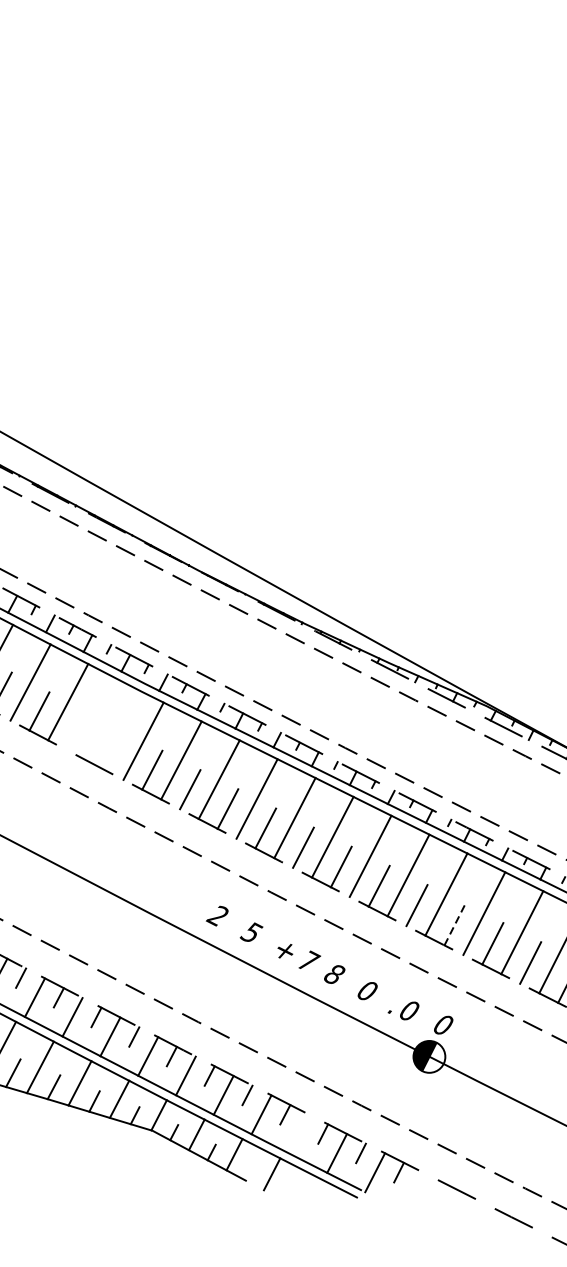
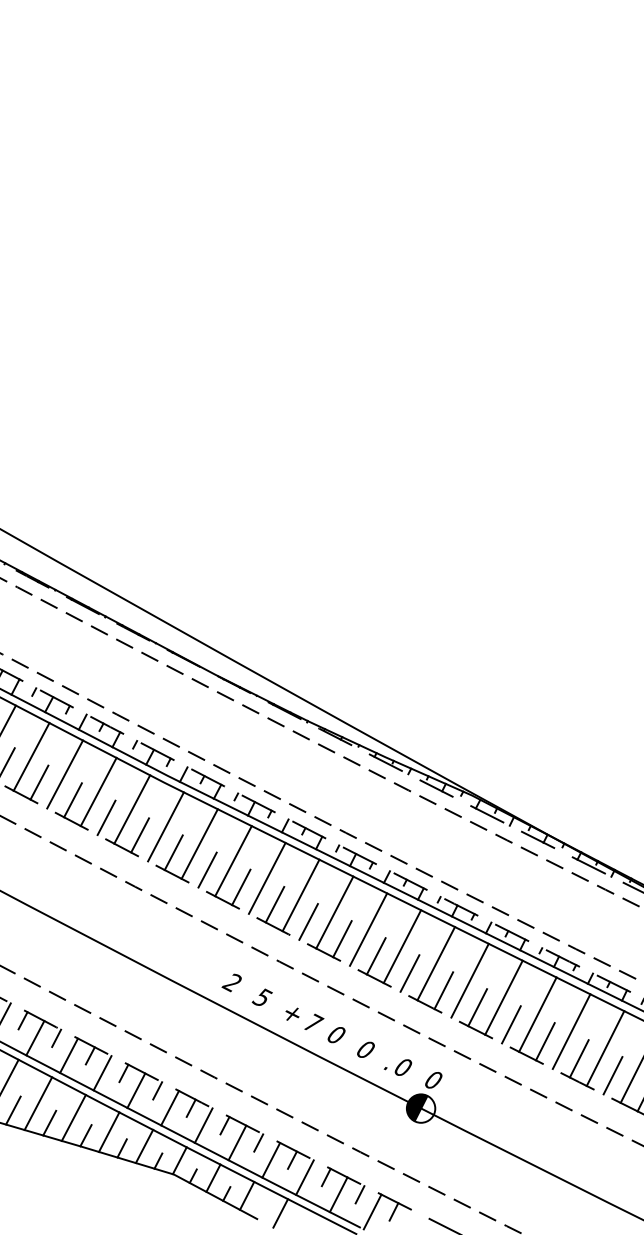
line: (106, 721) -> (132, 809), added
line: (76, 730) -> (106, 817), added
line: (115, 750) -> (140, 835), added
line: (454, 924) -> (443, 990), dashed -> solid
text: (334, 973) -> (336, 1034), 8 -> 0
line: (298, 1134) -> (304, 1177), added

